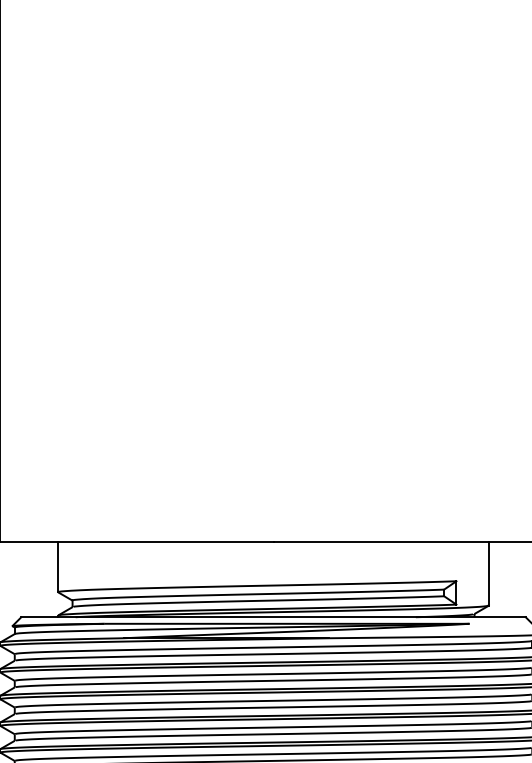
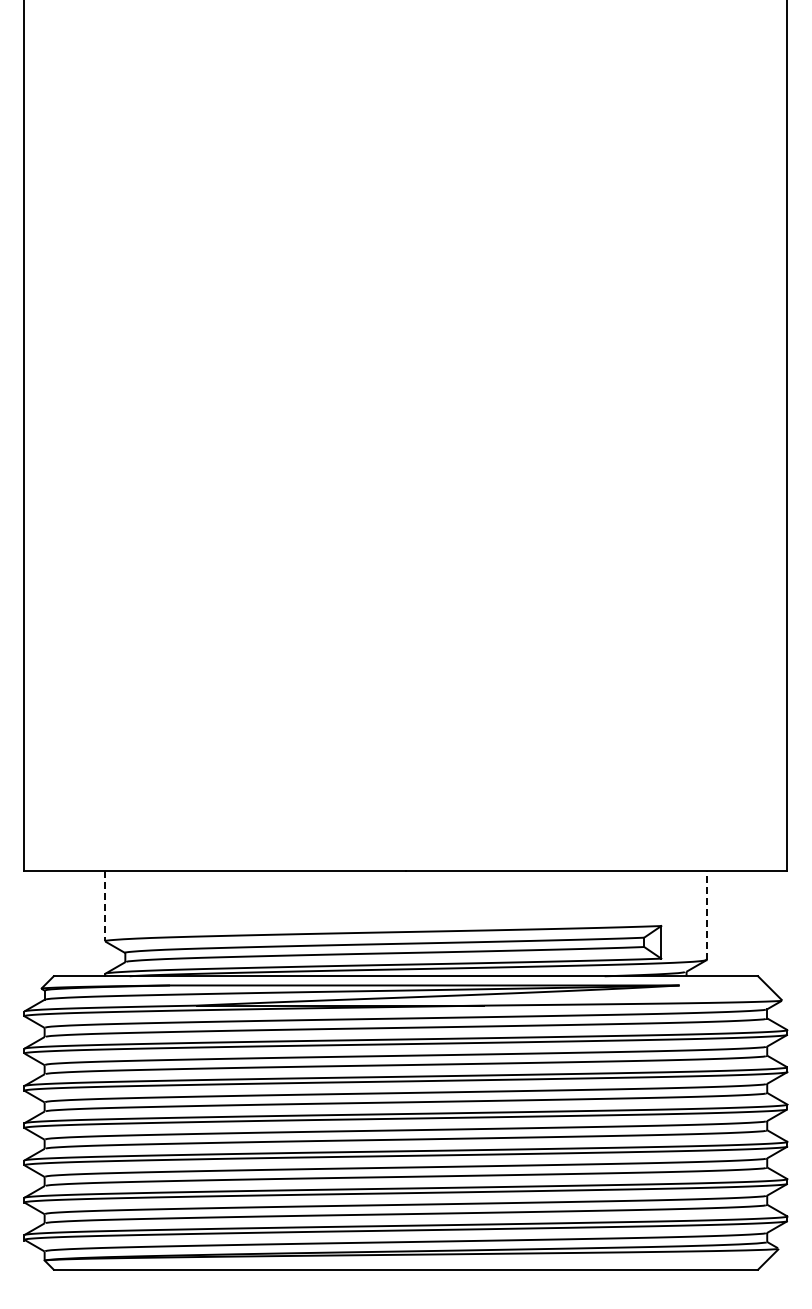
line: (58, 567) -> (105, 906), solid -> dashed
line: (488, 573) -> (706, 915), solid -> dashed

